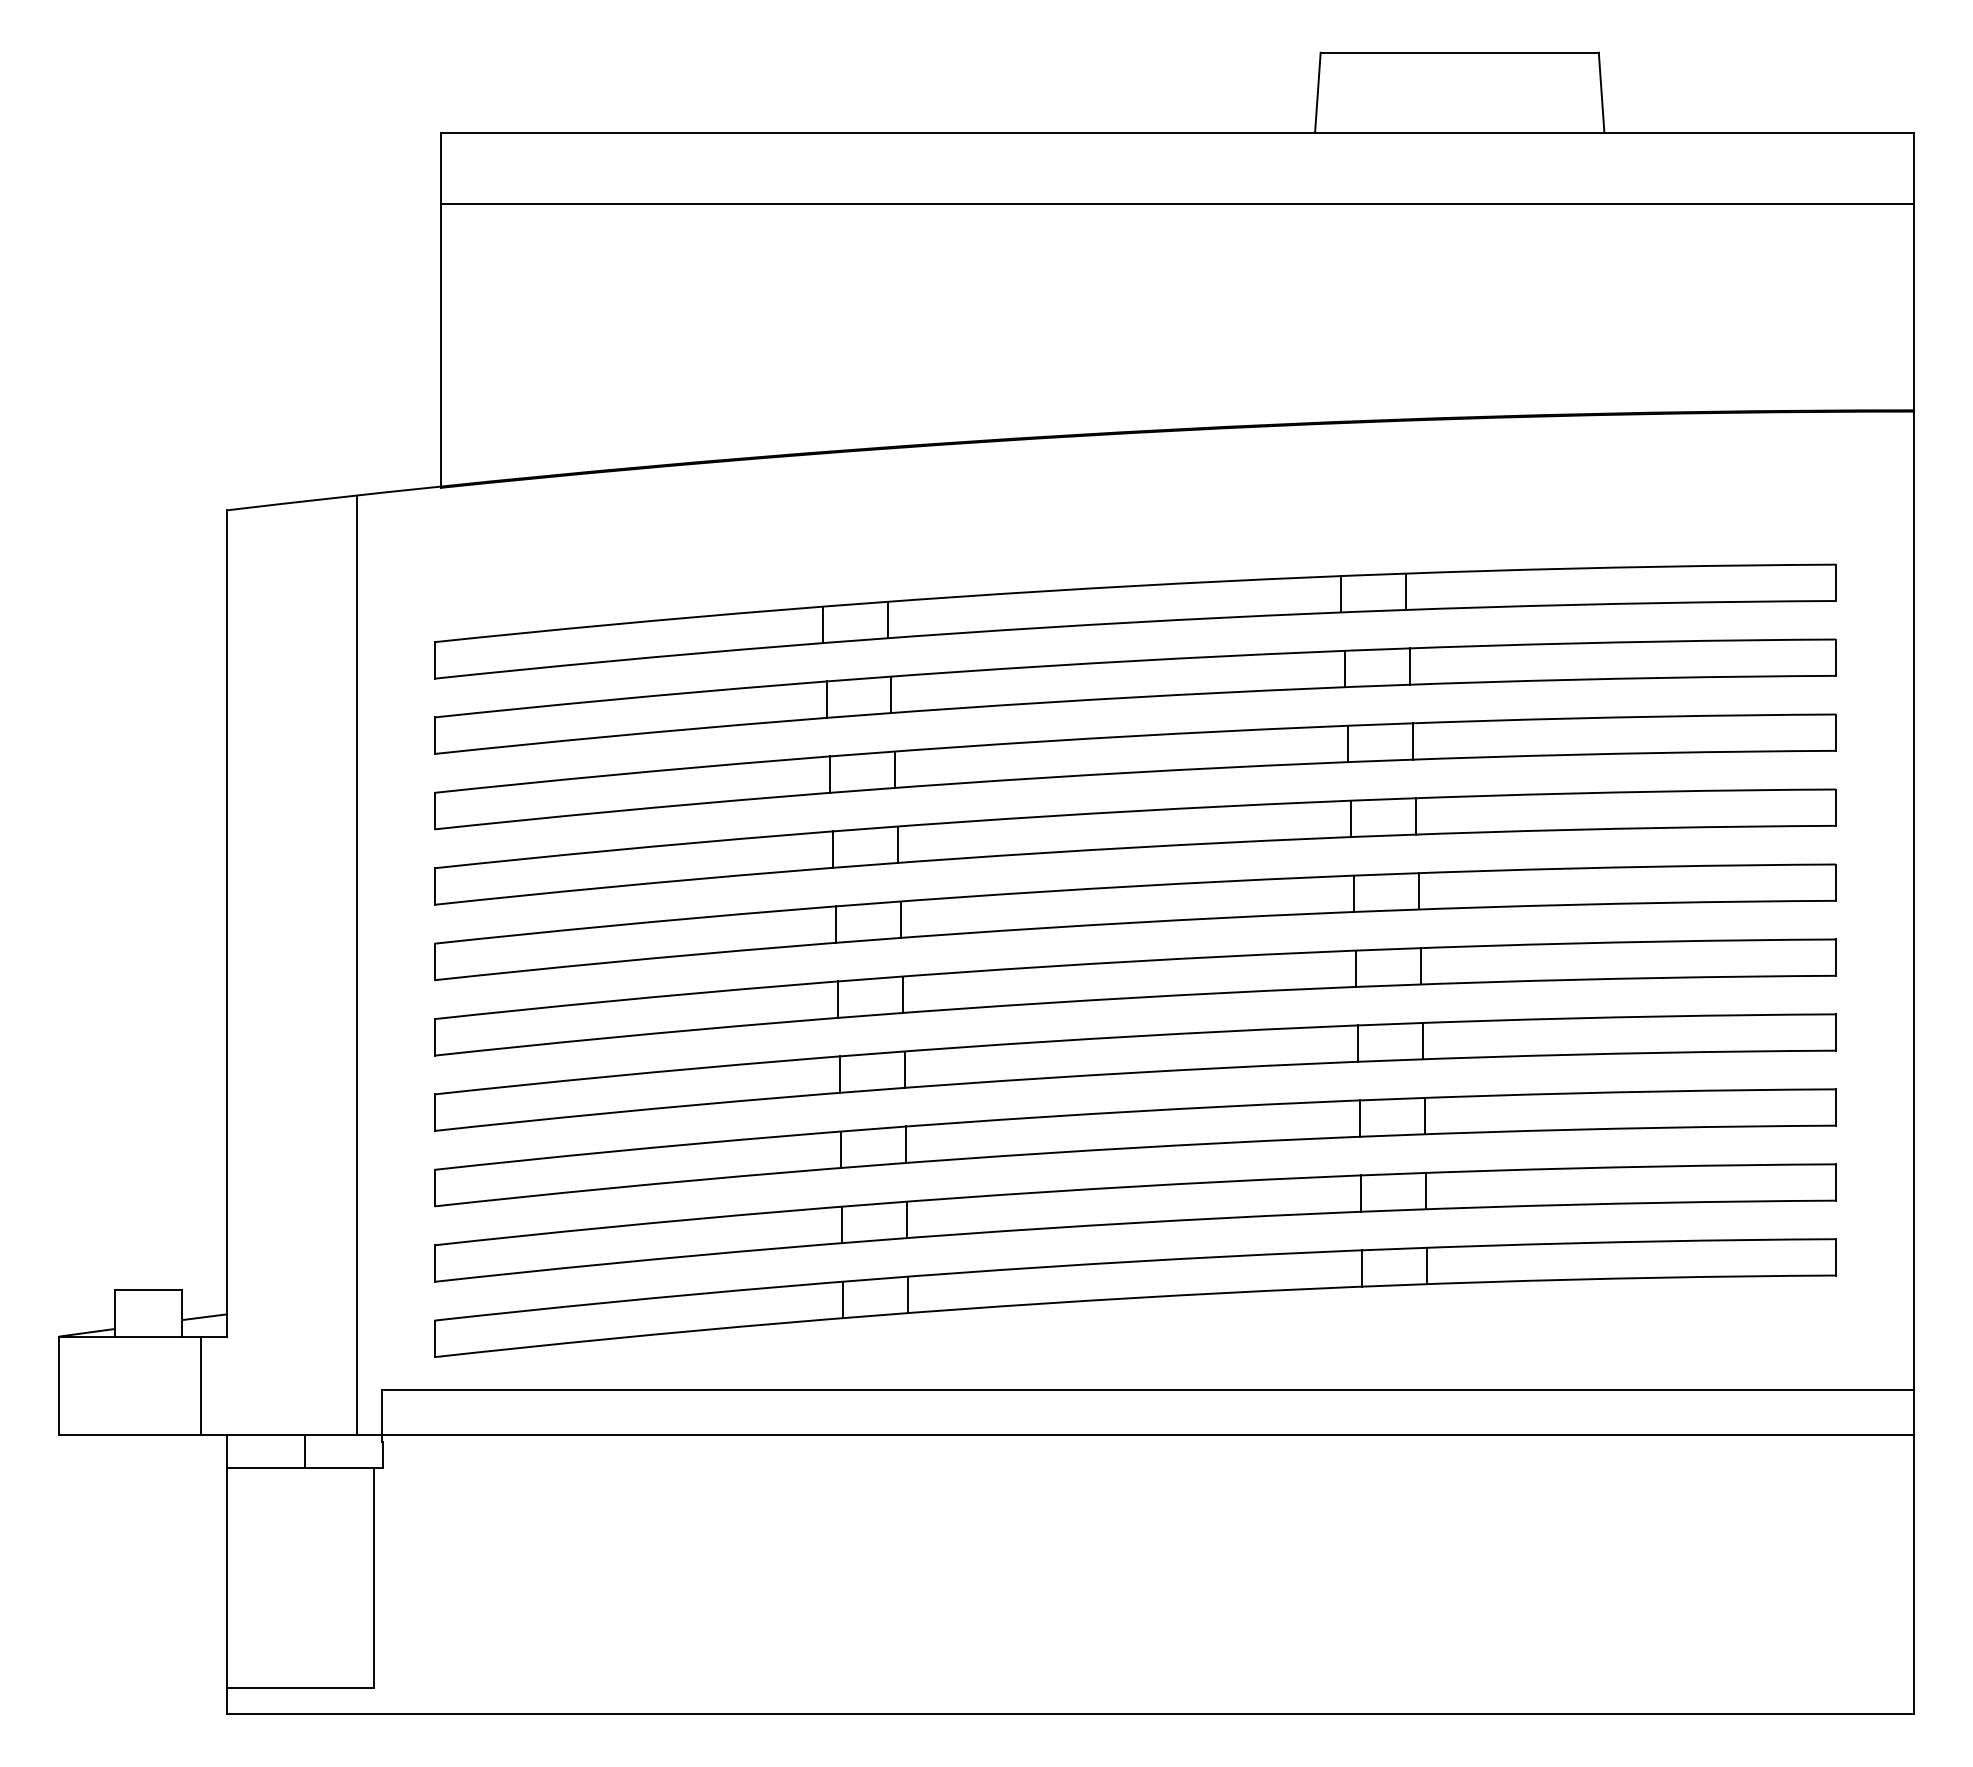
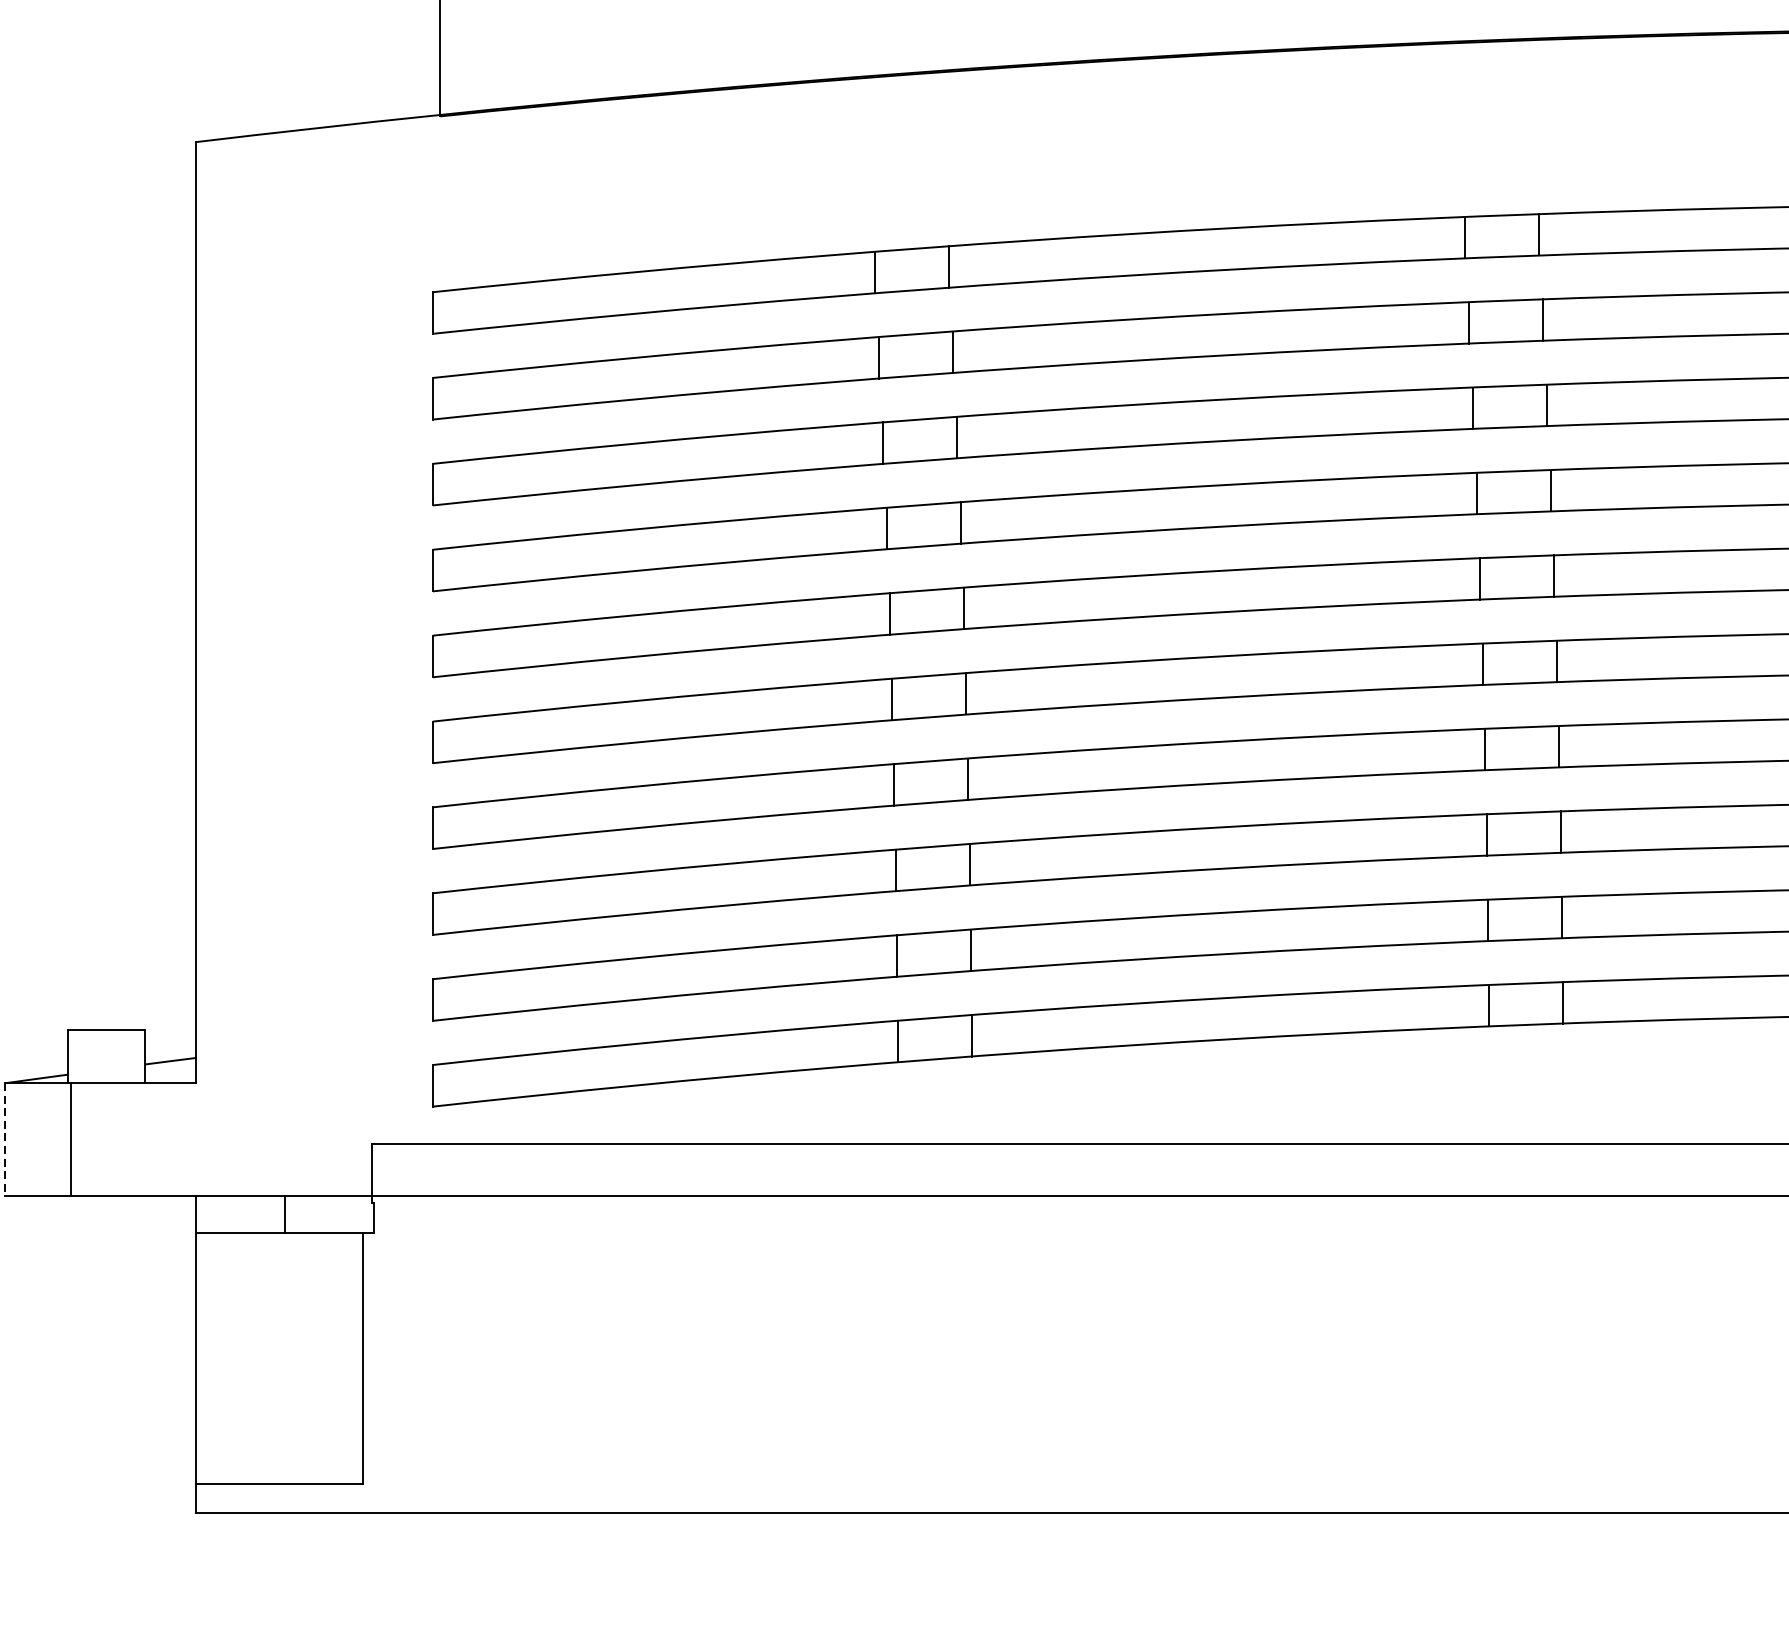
line: (356, 965) -> (343, 660), removed
line: (201, 1385) -> (71, 1138), moved
line: (59, 1386) -> (5, 1140), solid -> dashed

